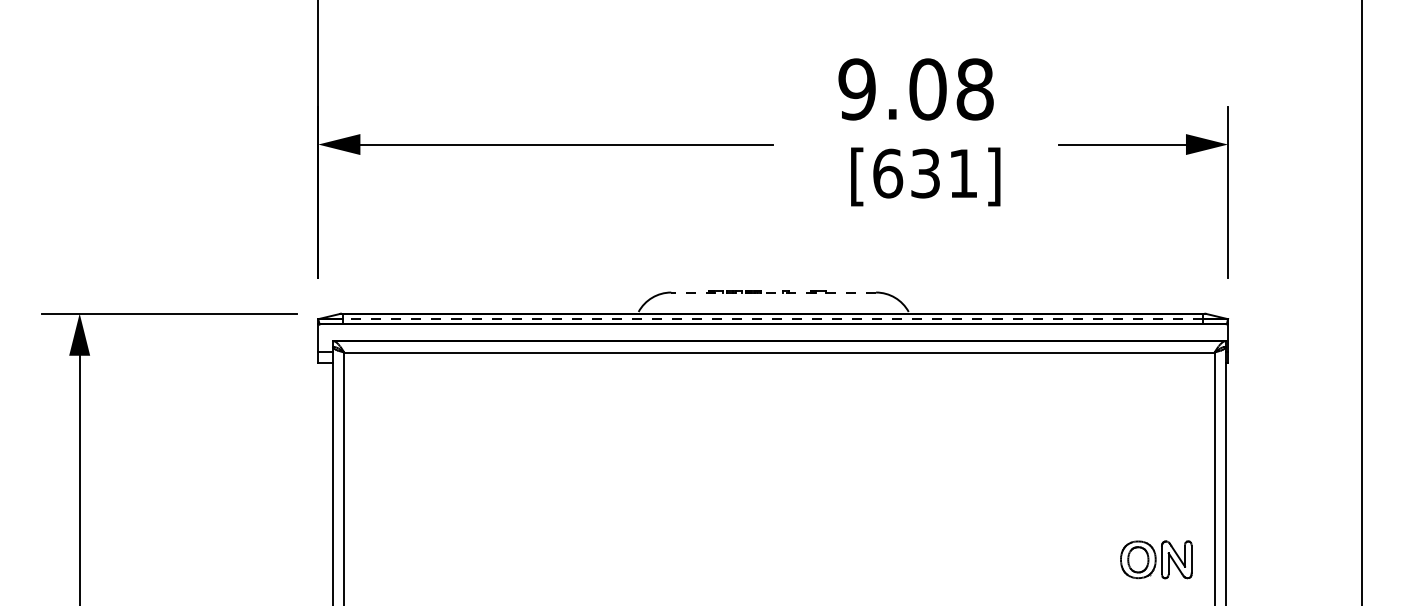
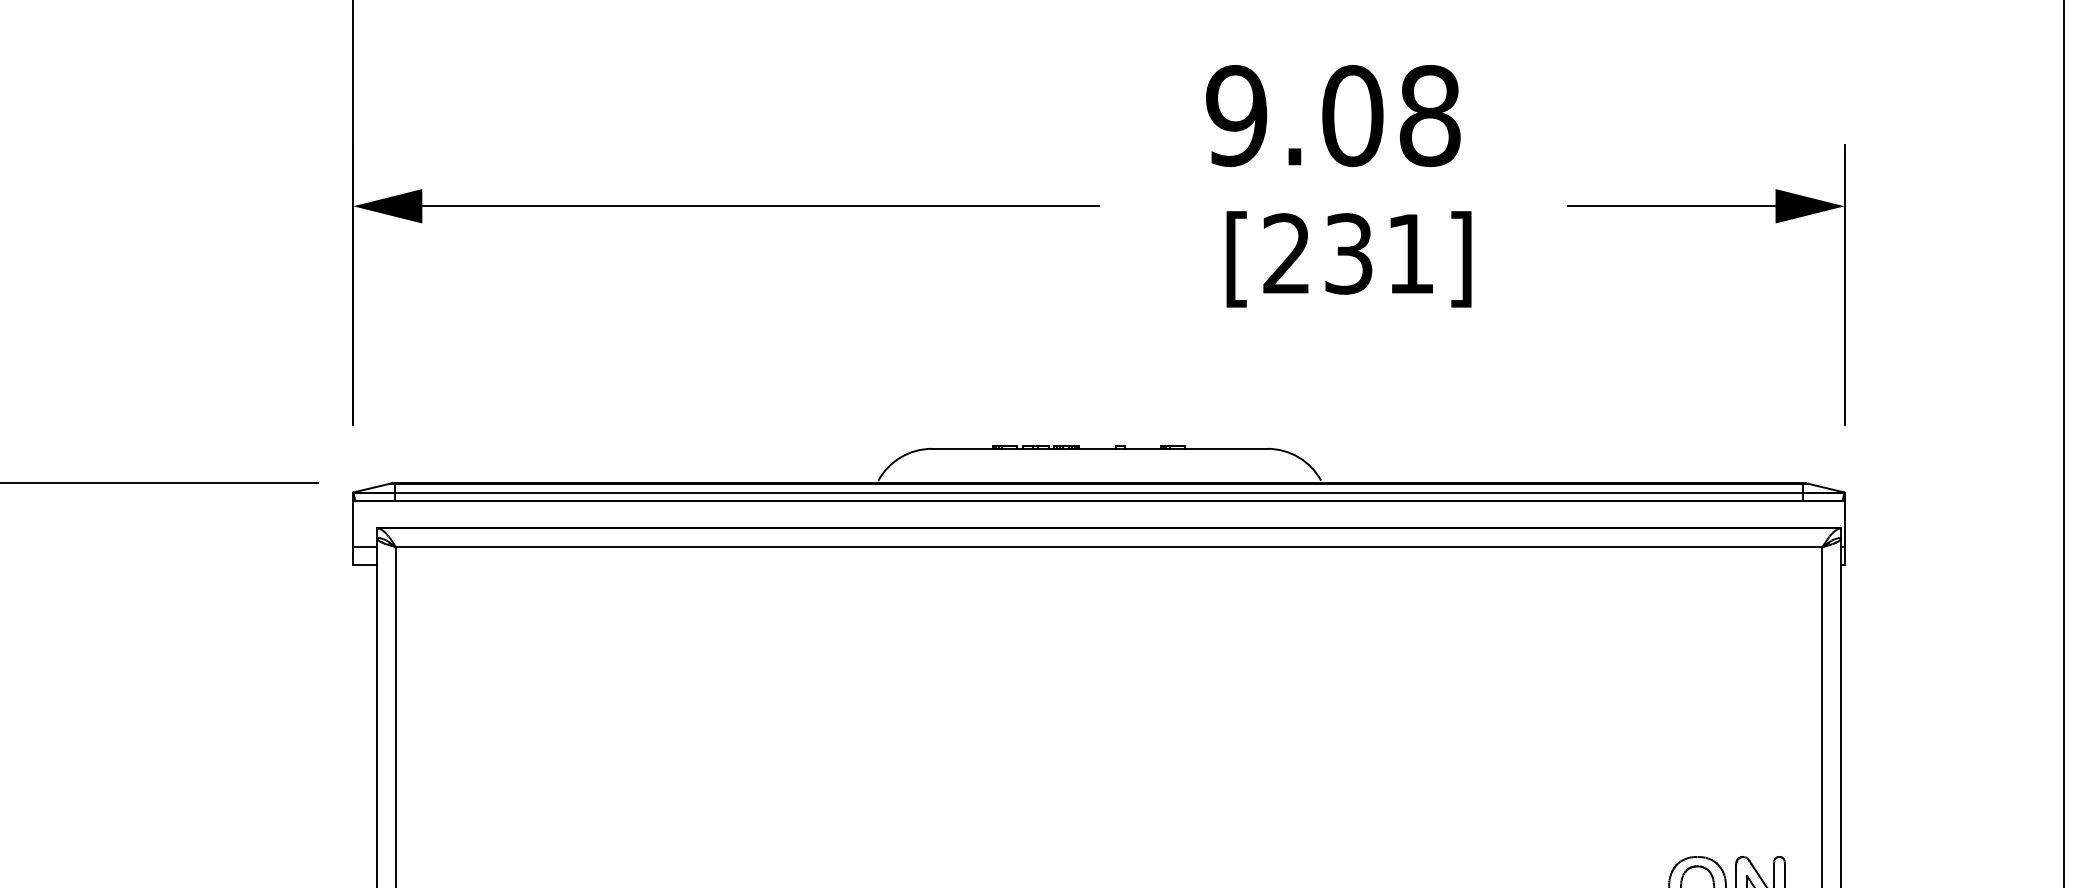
text: (888, 173) -> (1287, 253), [631] -> [231]
line: (773, 292) -> (1099, 448), dashed -> solid
line: (773, 319) -> (1099, 493), dashed -> solid

